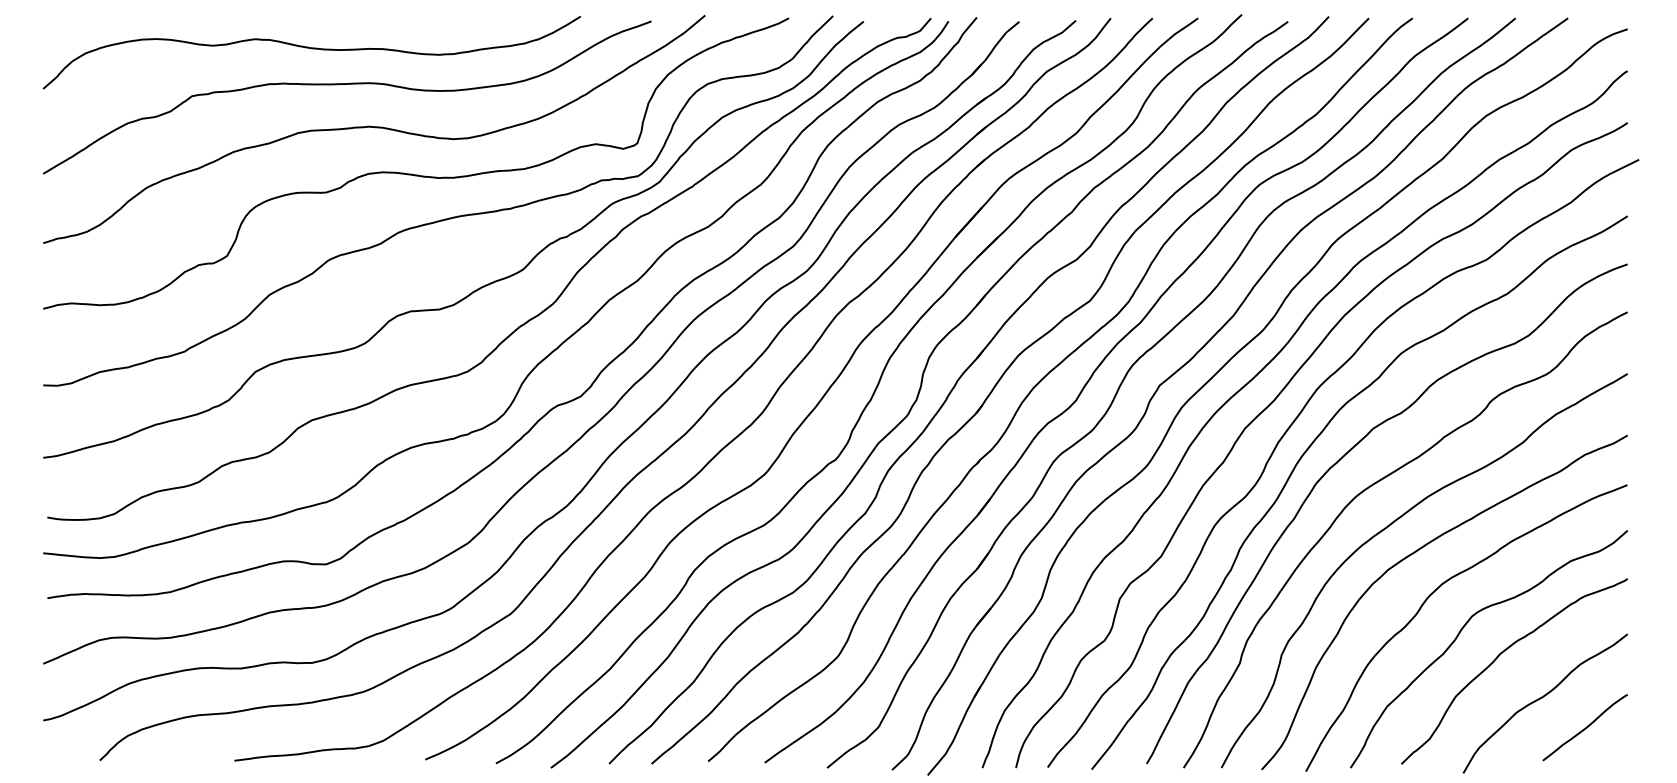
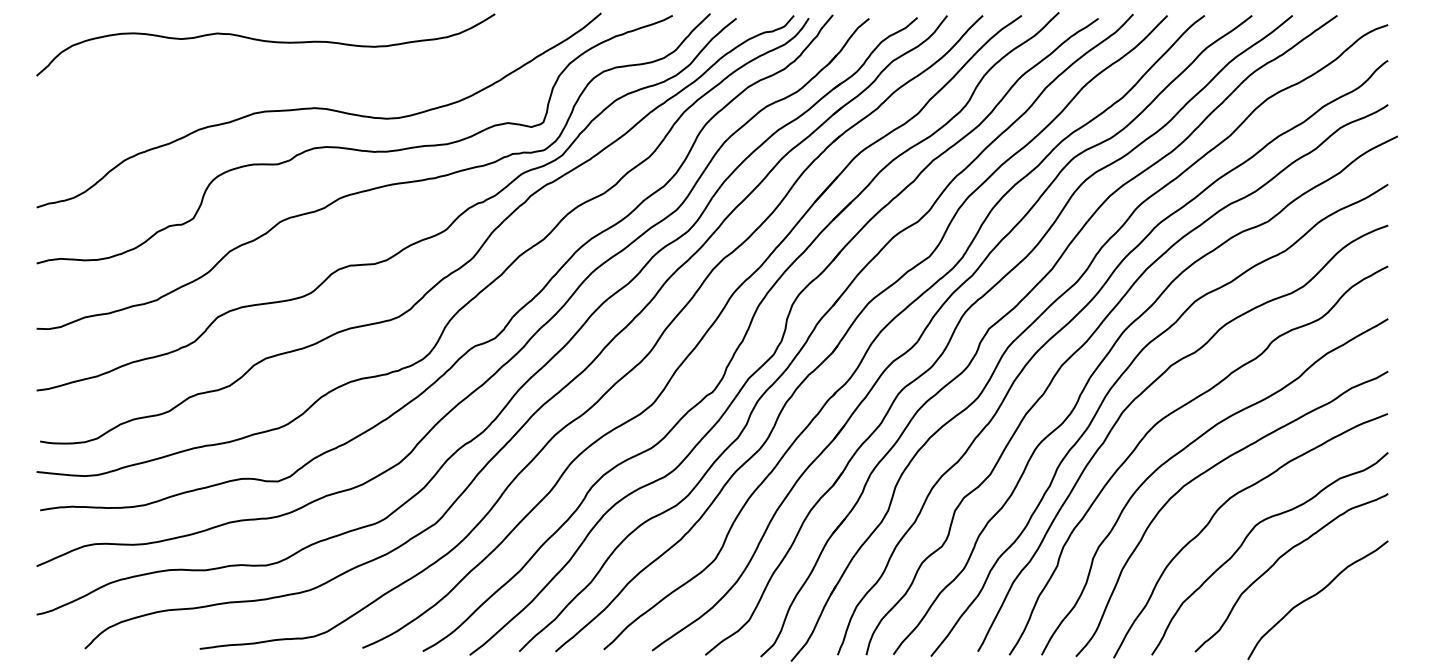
curve: (347, 84) -> (296, 72), removed
curve: (1585, 727) -> (1352, 620), removed

